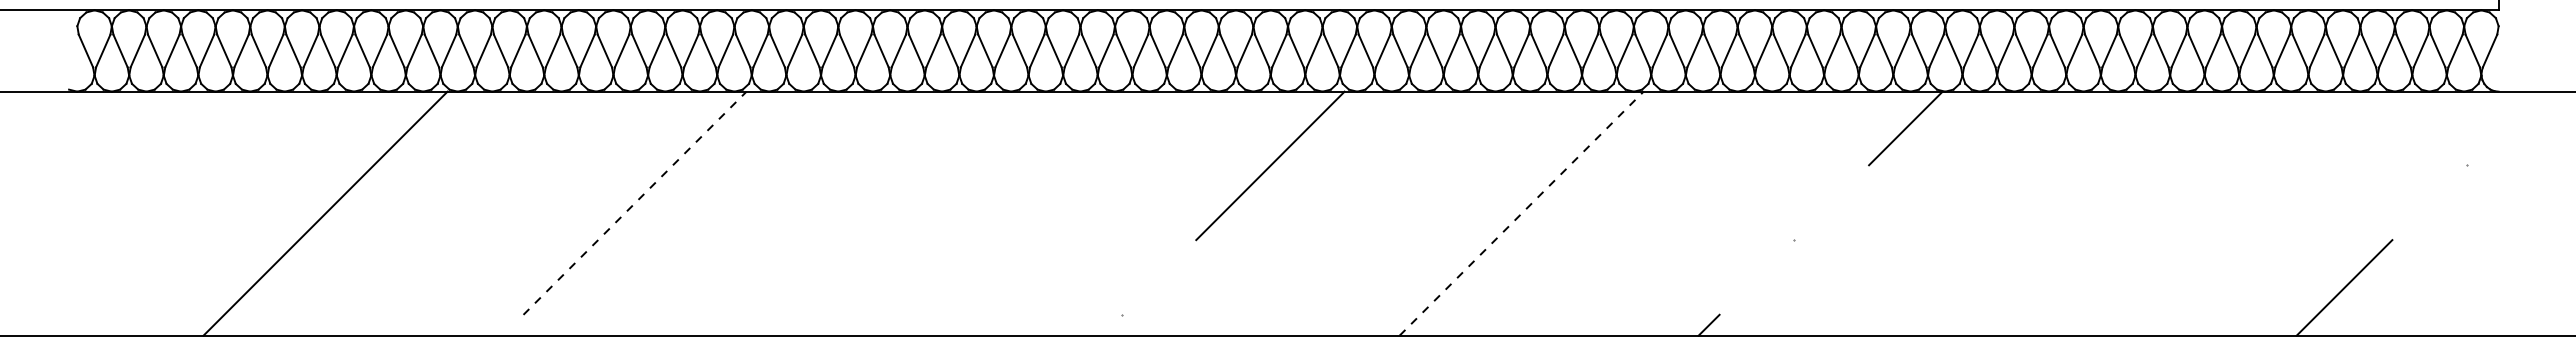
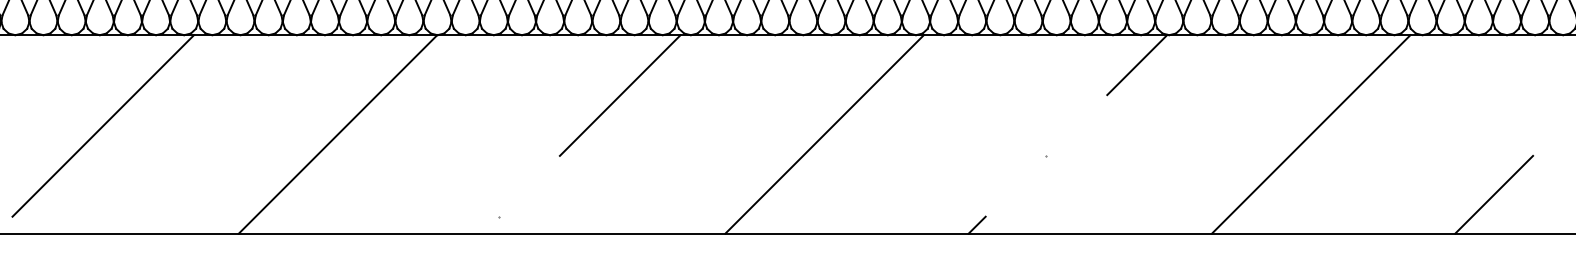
line: (635, 203) -> (103, 126), dashed -> solid
line: (923, 213) -> (337, 134), added
line: (1521, 213) -> (824, 134), dashed -> solid
line: (2119, 213) -> (1311, 134), added

